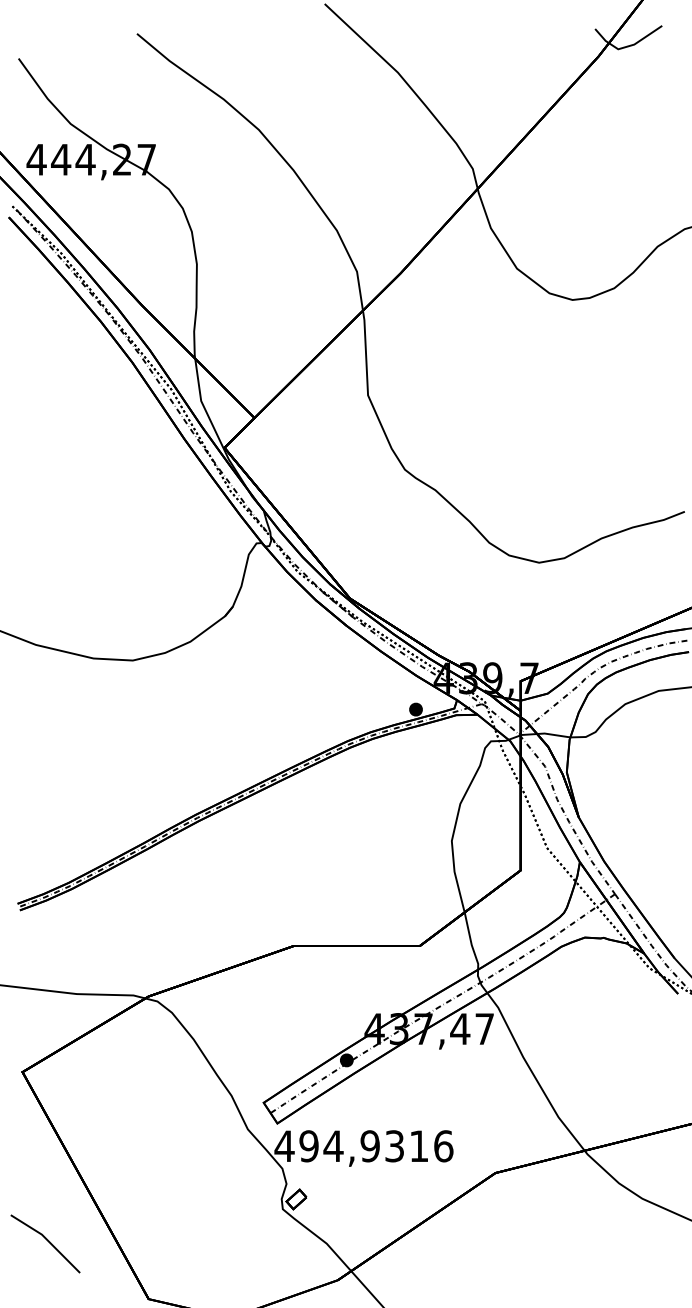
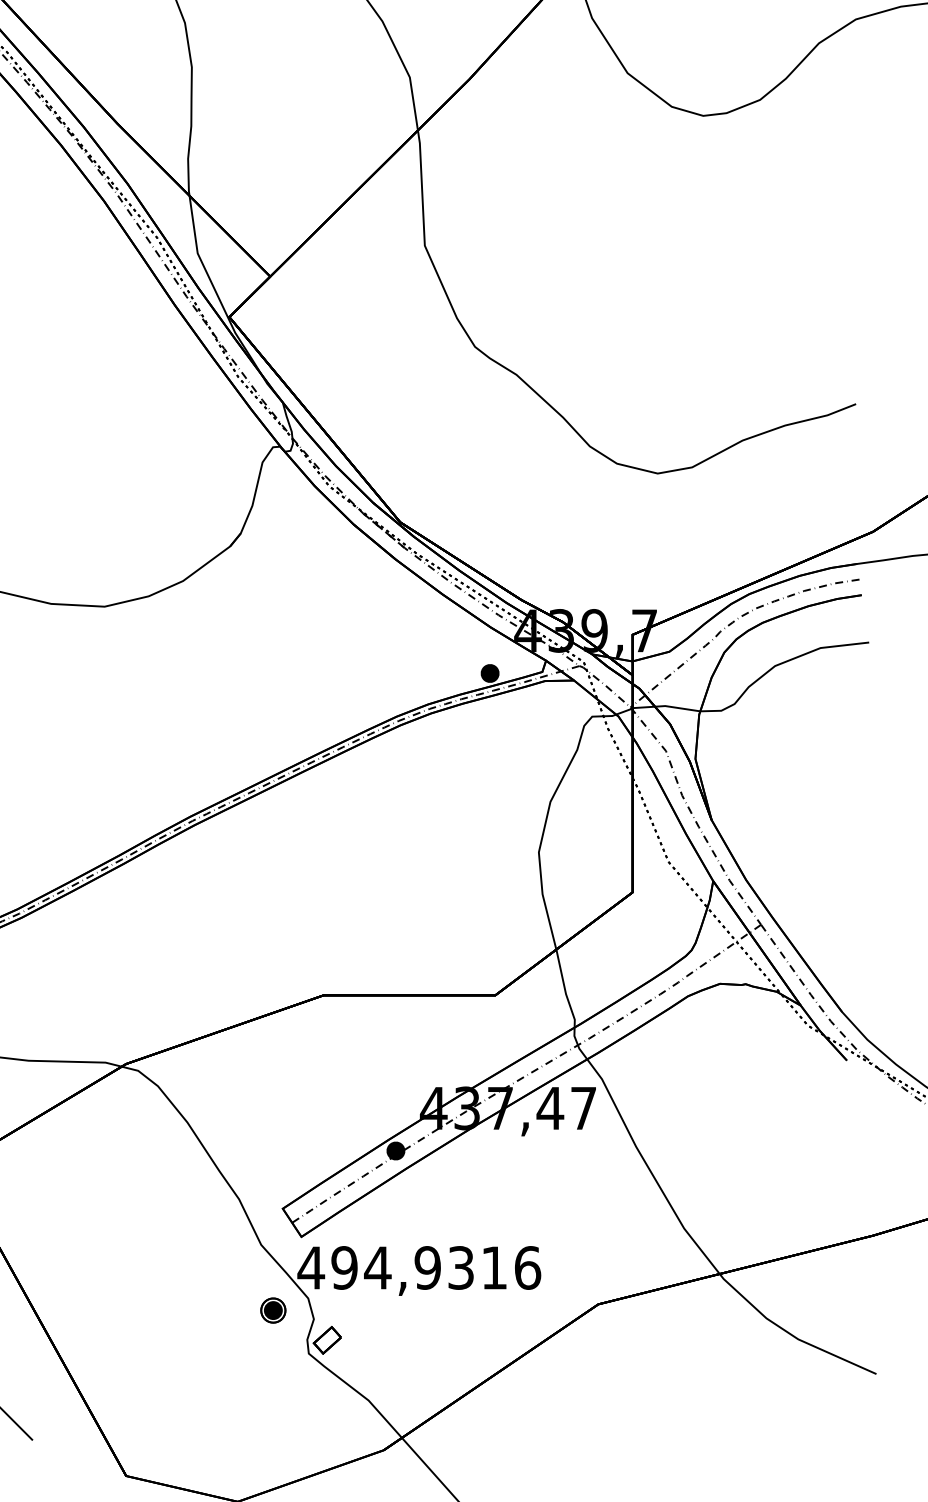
part: (256, 1177) -> (272, 1310), added

